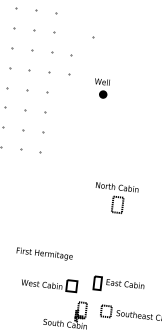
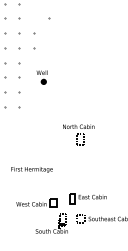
text: (100, 88) -> (41, 77), moved
text: (44, 253) -> (31, 169), moved

